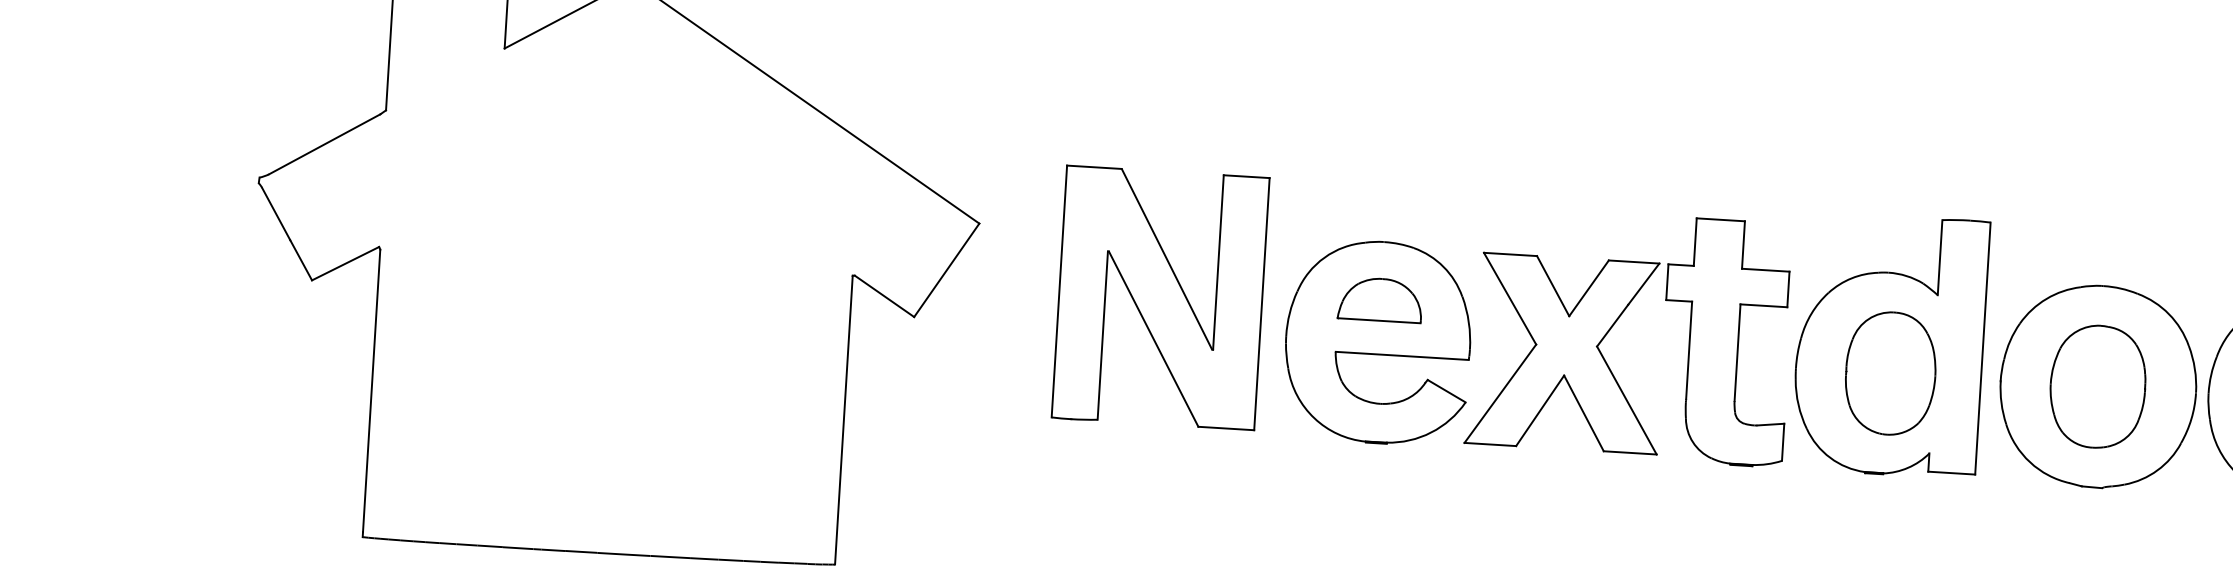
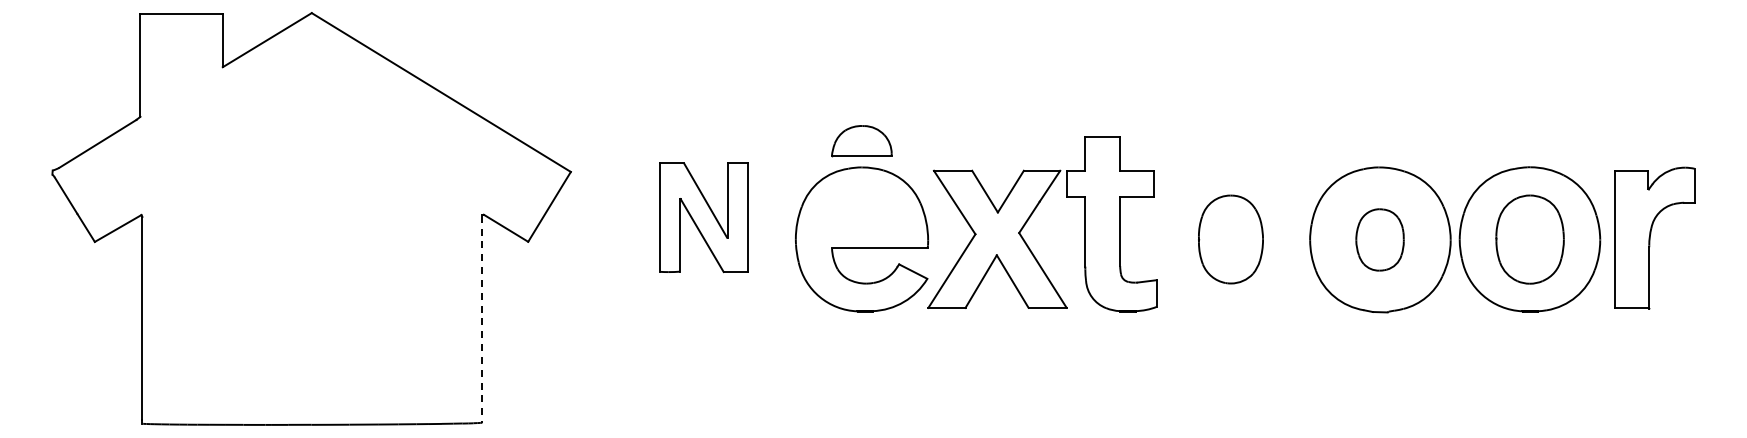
part: (1159, 298) -> (703, 217), size x0.6
part: (1379, 300) -> (861, 141), moved
part: (1889, 344) -> (1228, 218), removed
part: (2097, 386) -> (1379, 239), size x0.7
line: (844, 421) -> (482, 319), solid -> dashed

